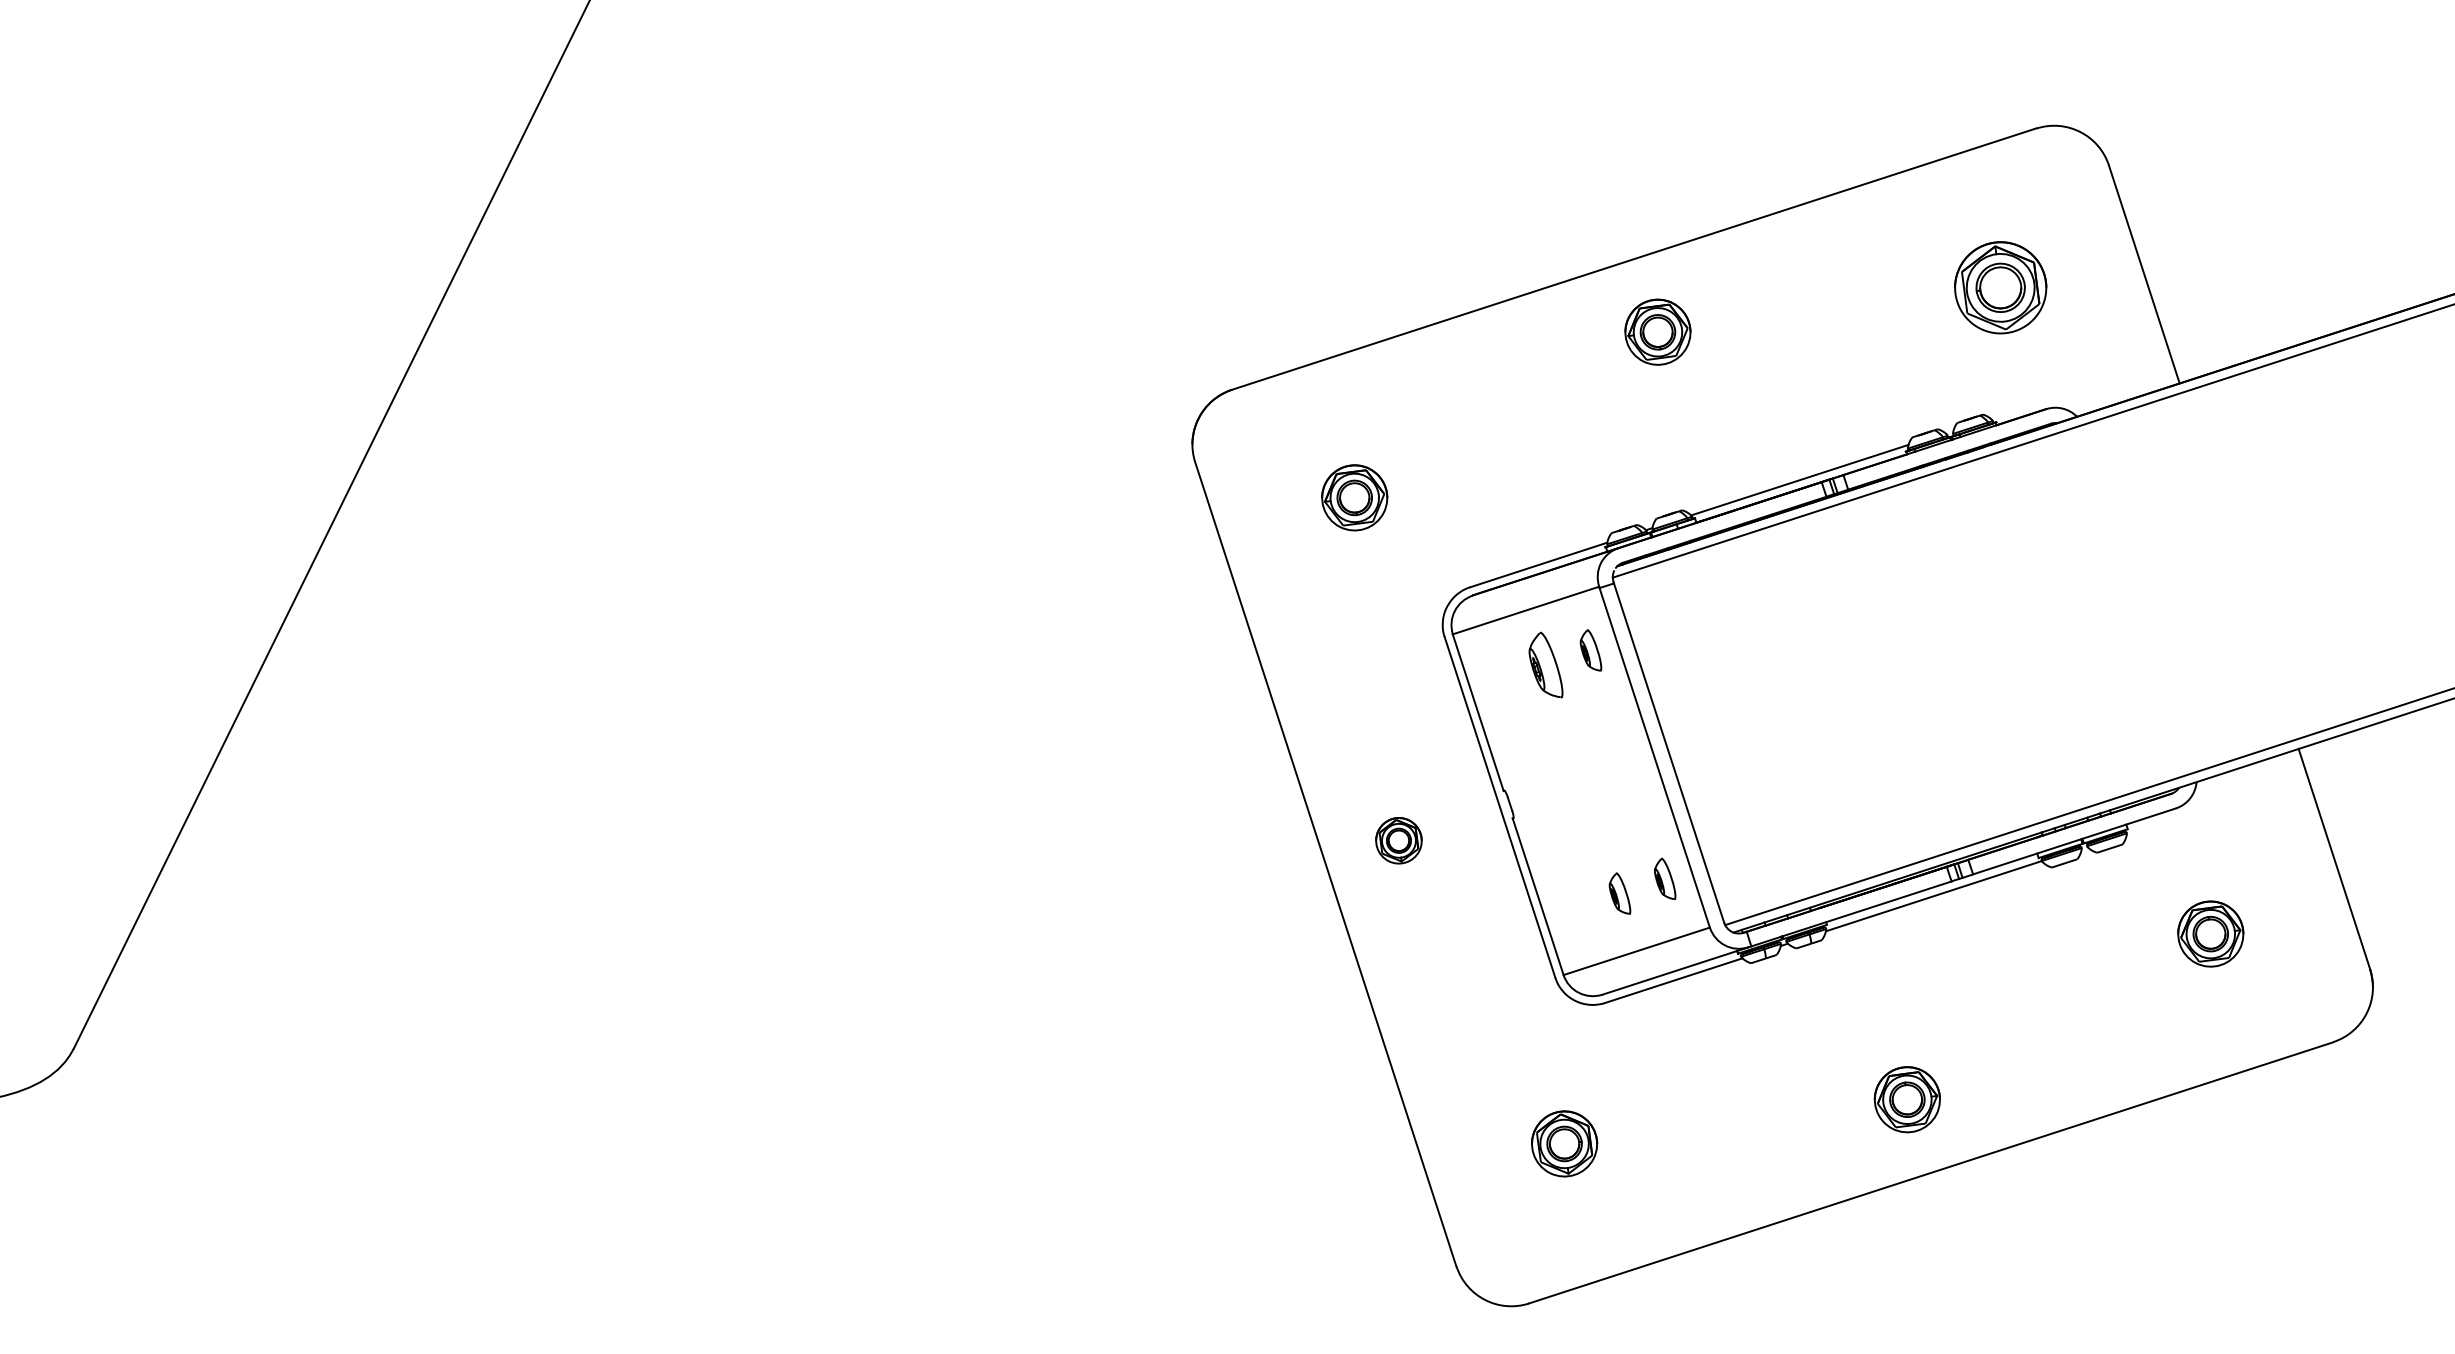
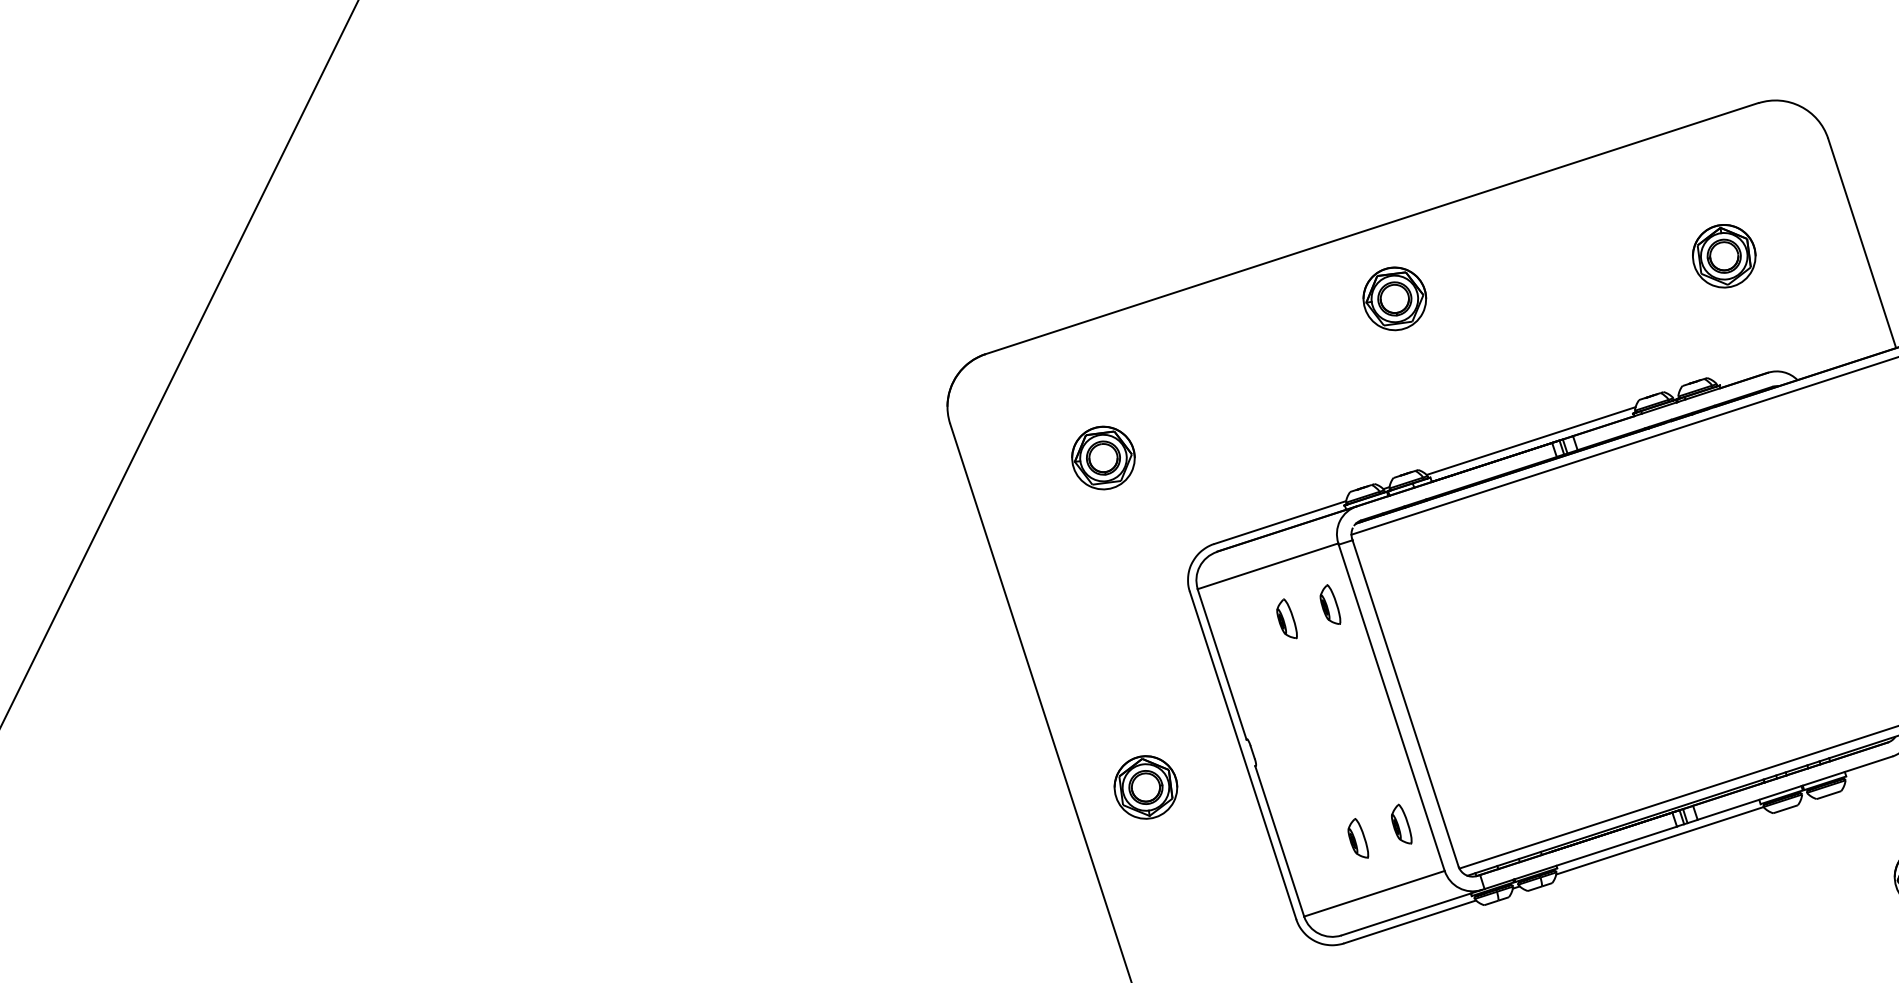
part: (2000, 287) -> (1723, 255), size x0.71
part: (1545, 665) -> (1286, 619), size x0.62
part: (1398, 840) -> (1145, 787), size x1.43

